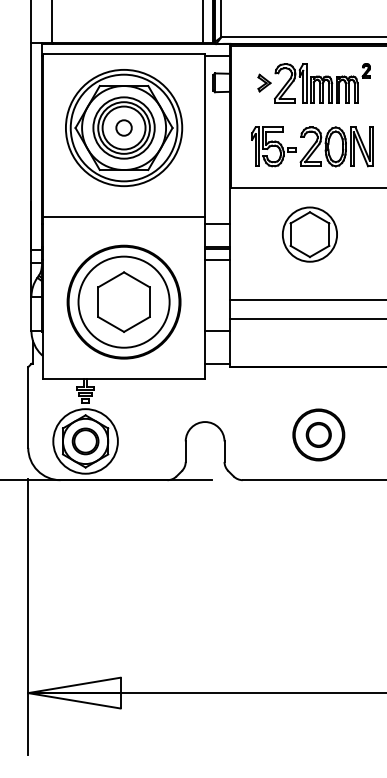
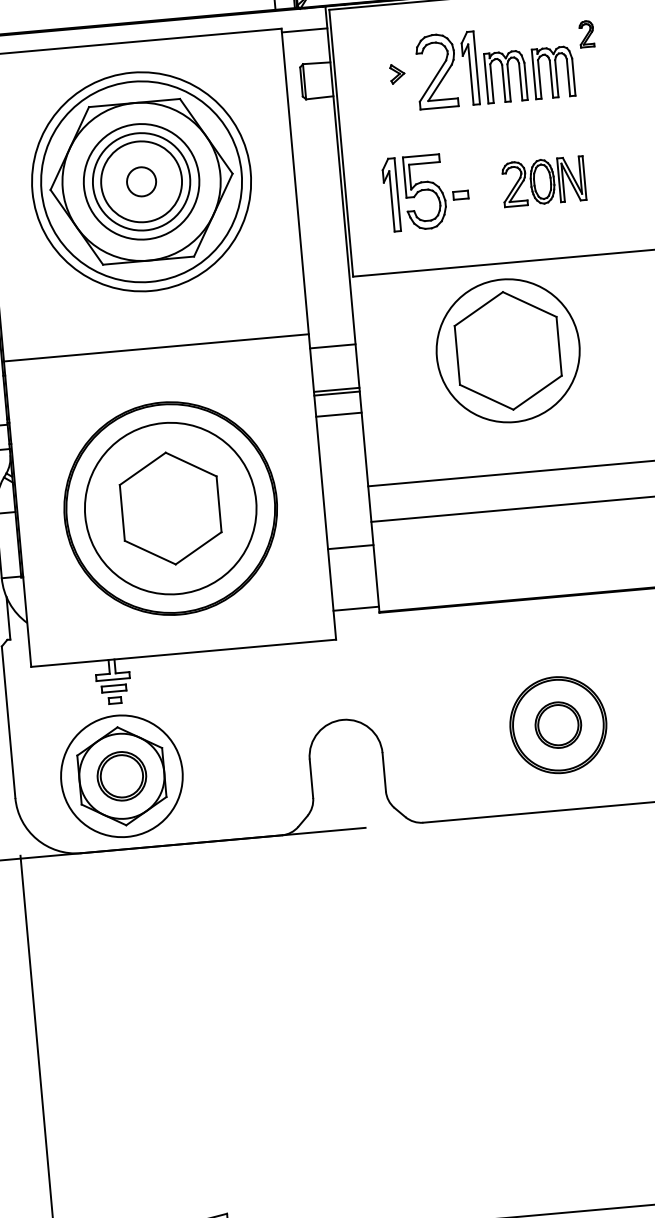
part: (264, 82) -> (397, 72), size x0.6
part: (336, 146) -> (543, 180), size x0.6
part: (309, 234) -> (507, 350), size x1.4

